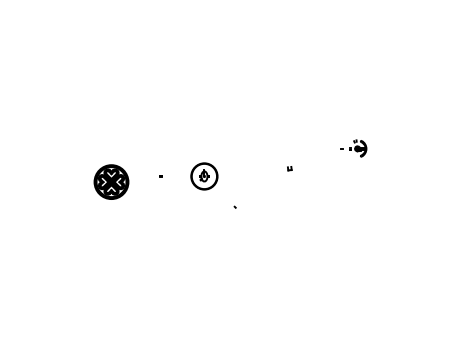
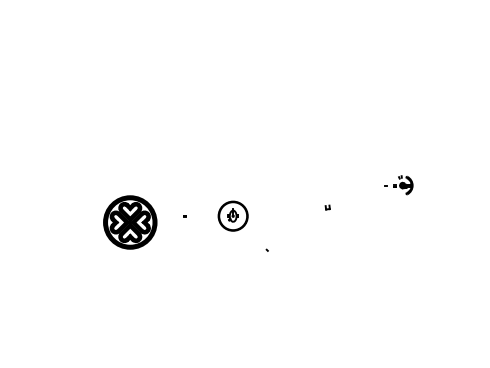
part: (111, 181) -> (130, 221), size x1.4

